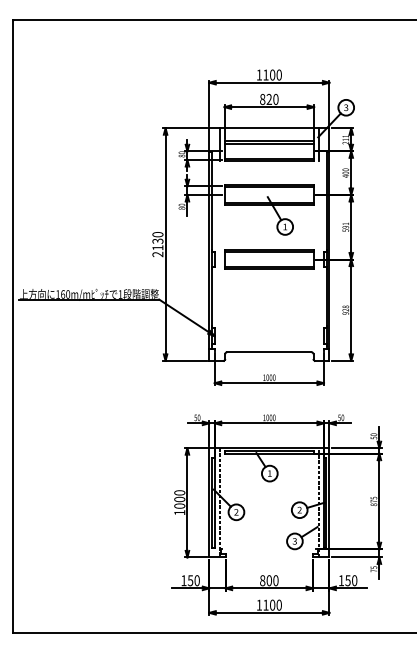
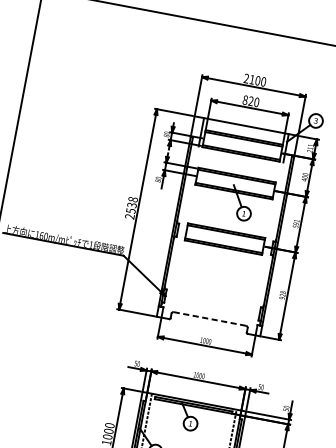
text: (258, 74) -> (245, 78), 1100 -> 2100
text: (157, 241) -> (131, 205), 2130 -> 2538
line: (269, 352) -> (210, 319), solid -> dashed

